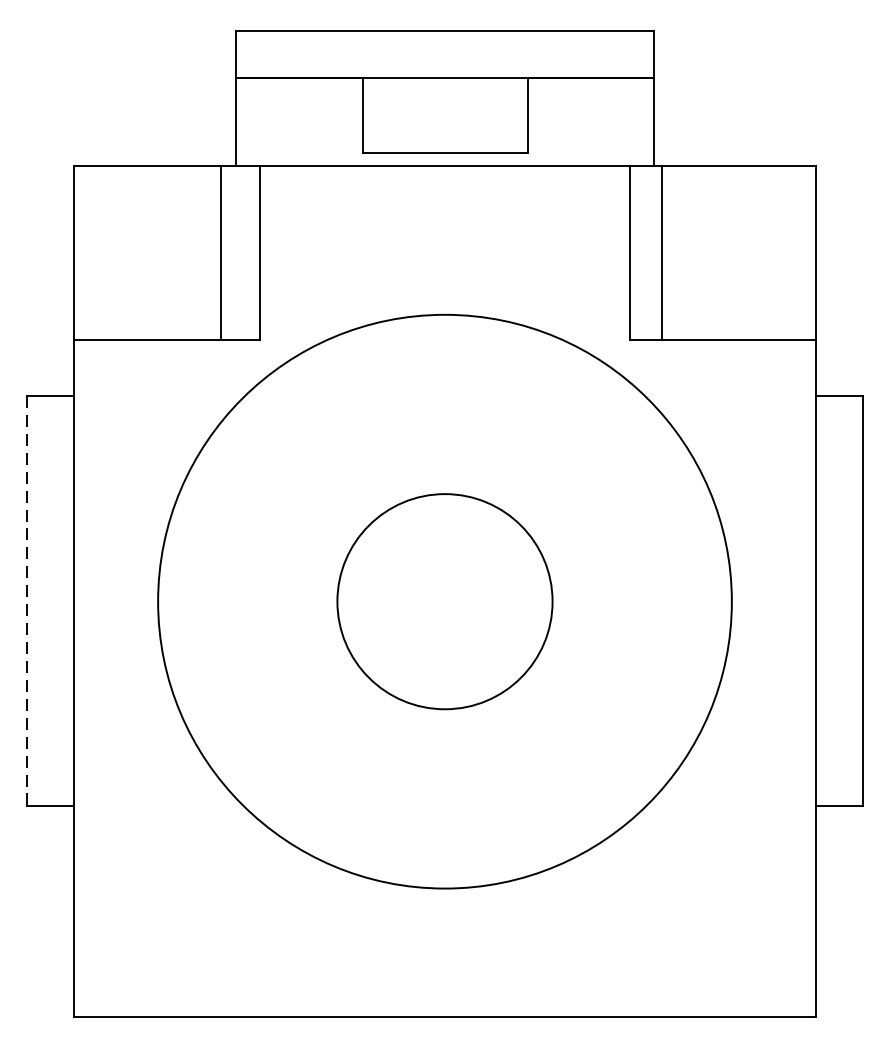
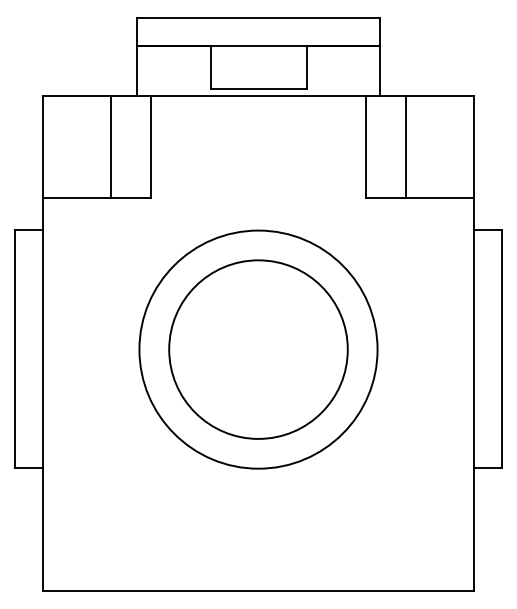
line: (221, 252) -> (111, 146), moved
line: (661, 252) -> (405, 146), moved
line: (26, 599) -> (15, 348), dashed -> solid
circle: (445, 601) -> (258, 349), size x0.71
circle: (445, 601) -> (258, 349), size x1.43

